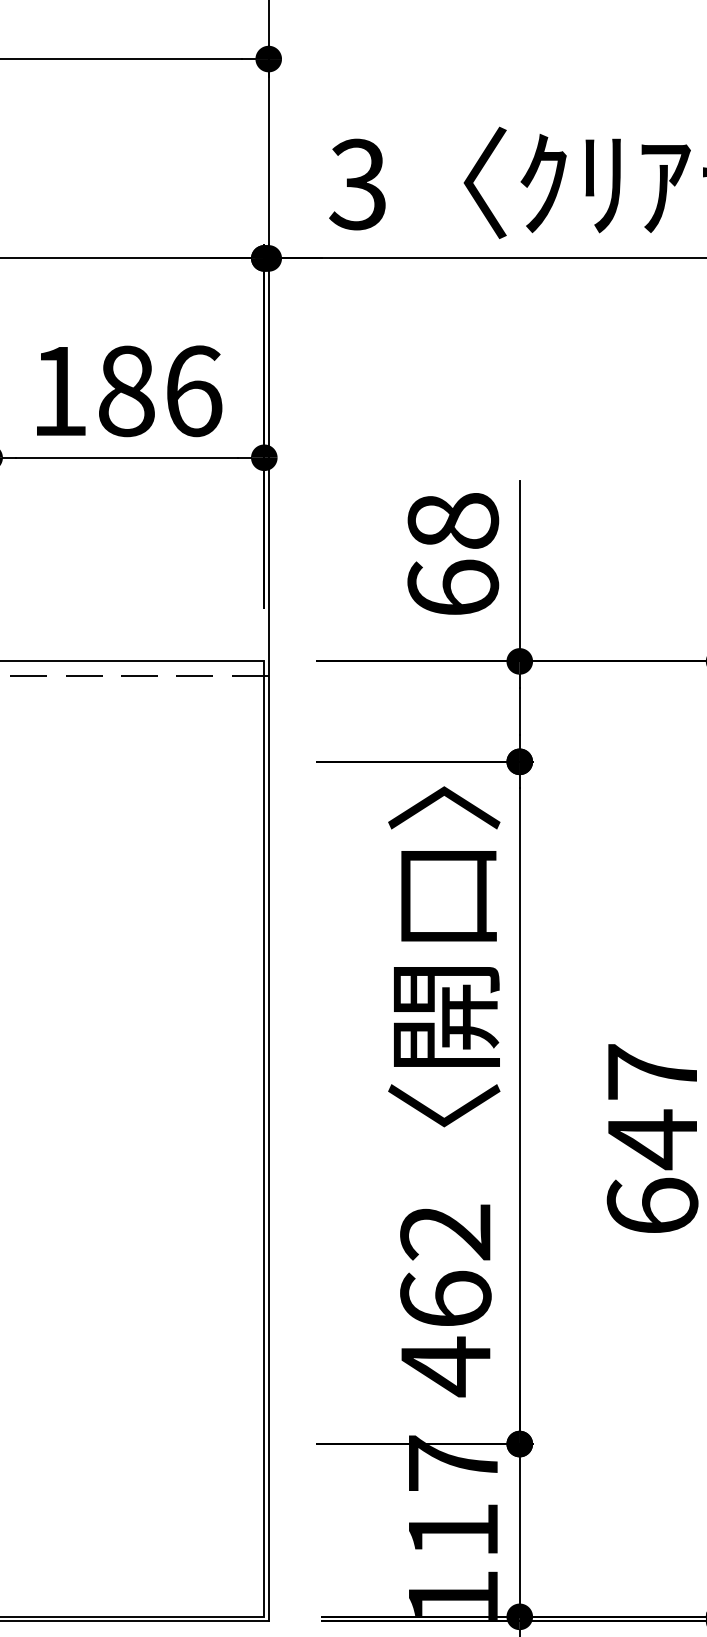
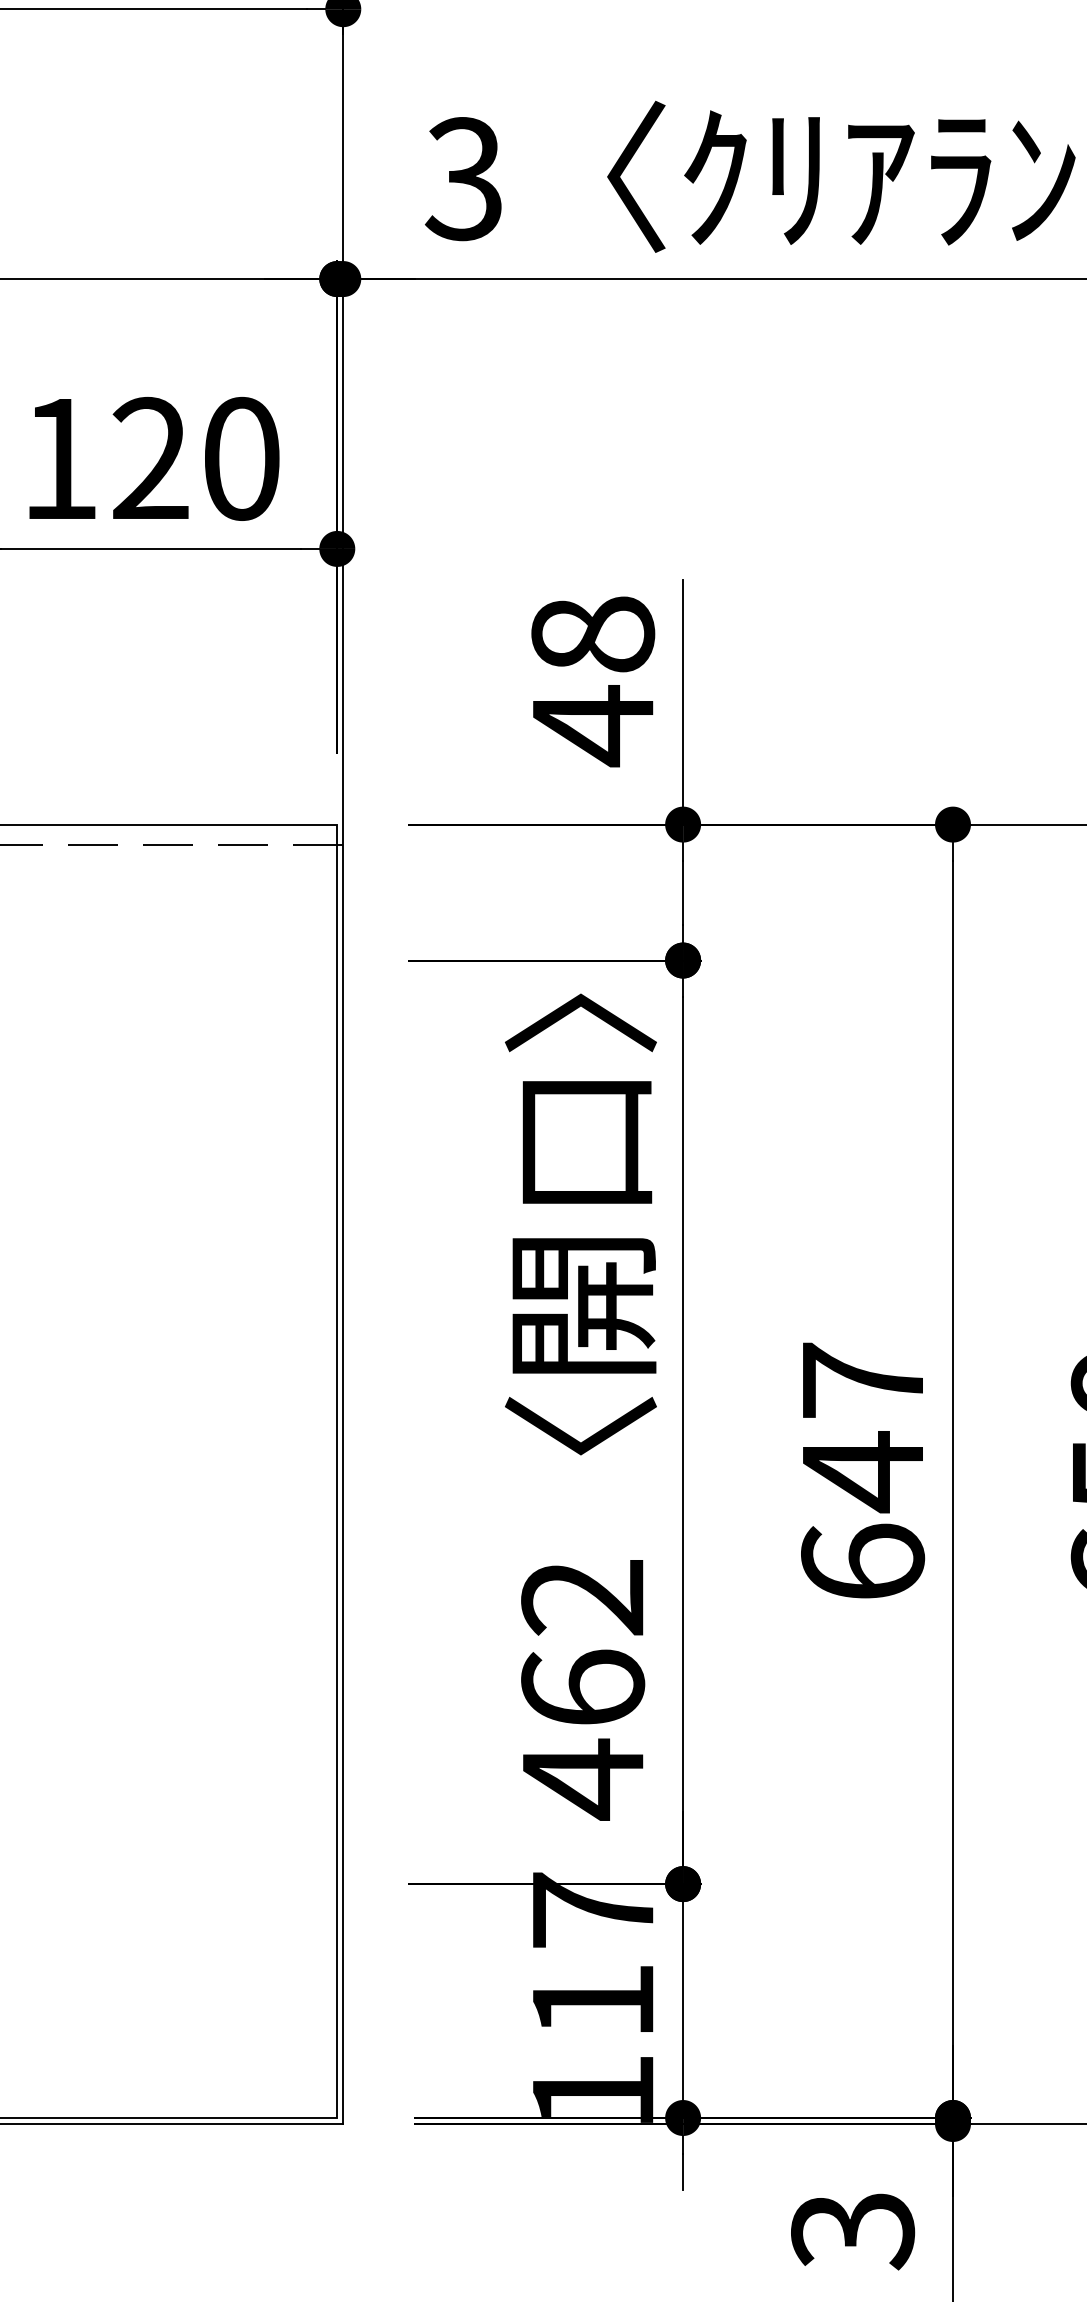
text: (160, 390) -> (196, 458), 186 -> 120
text: (453, 588) -> (593, 726), 68 -> 48

